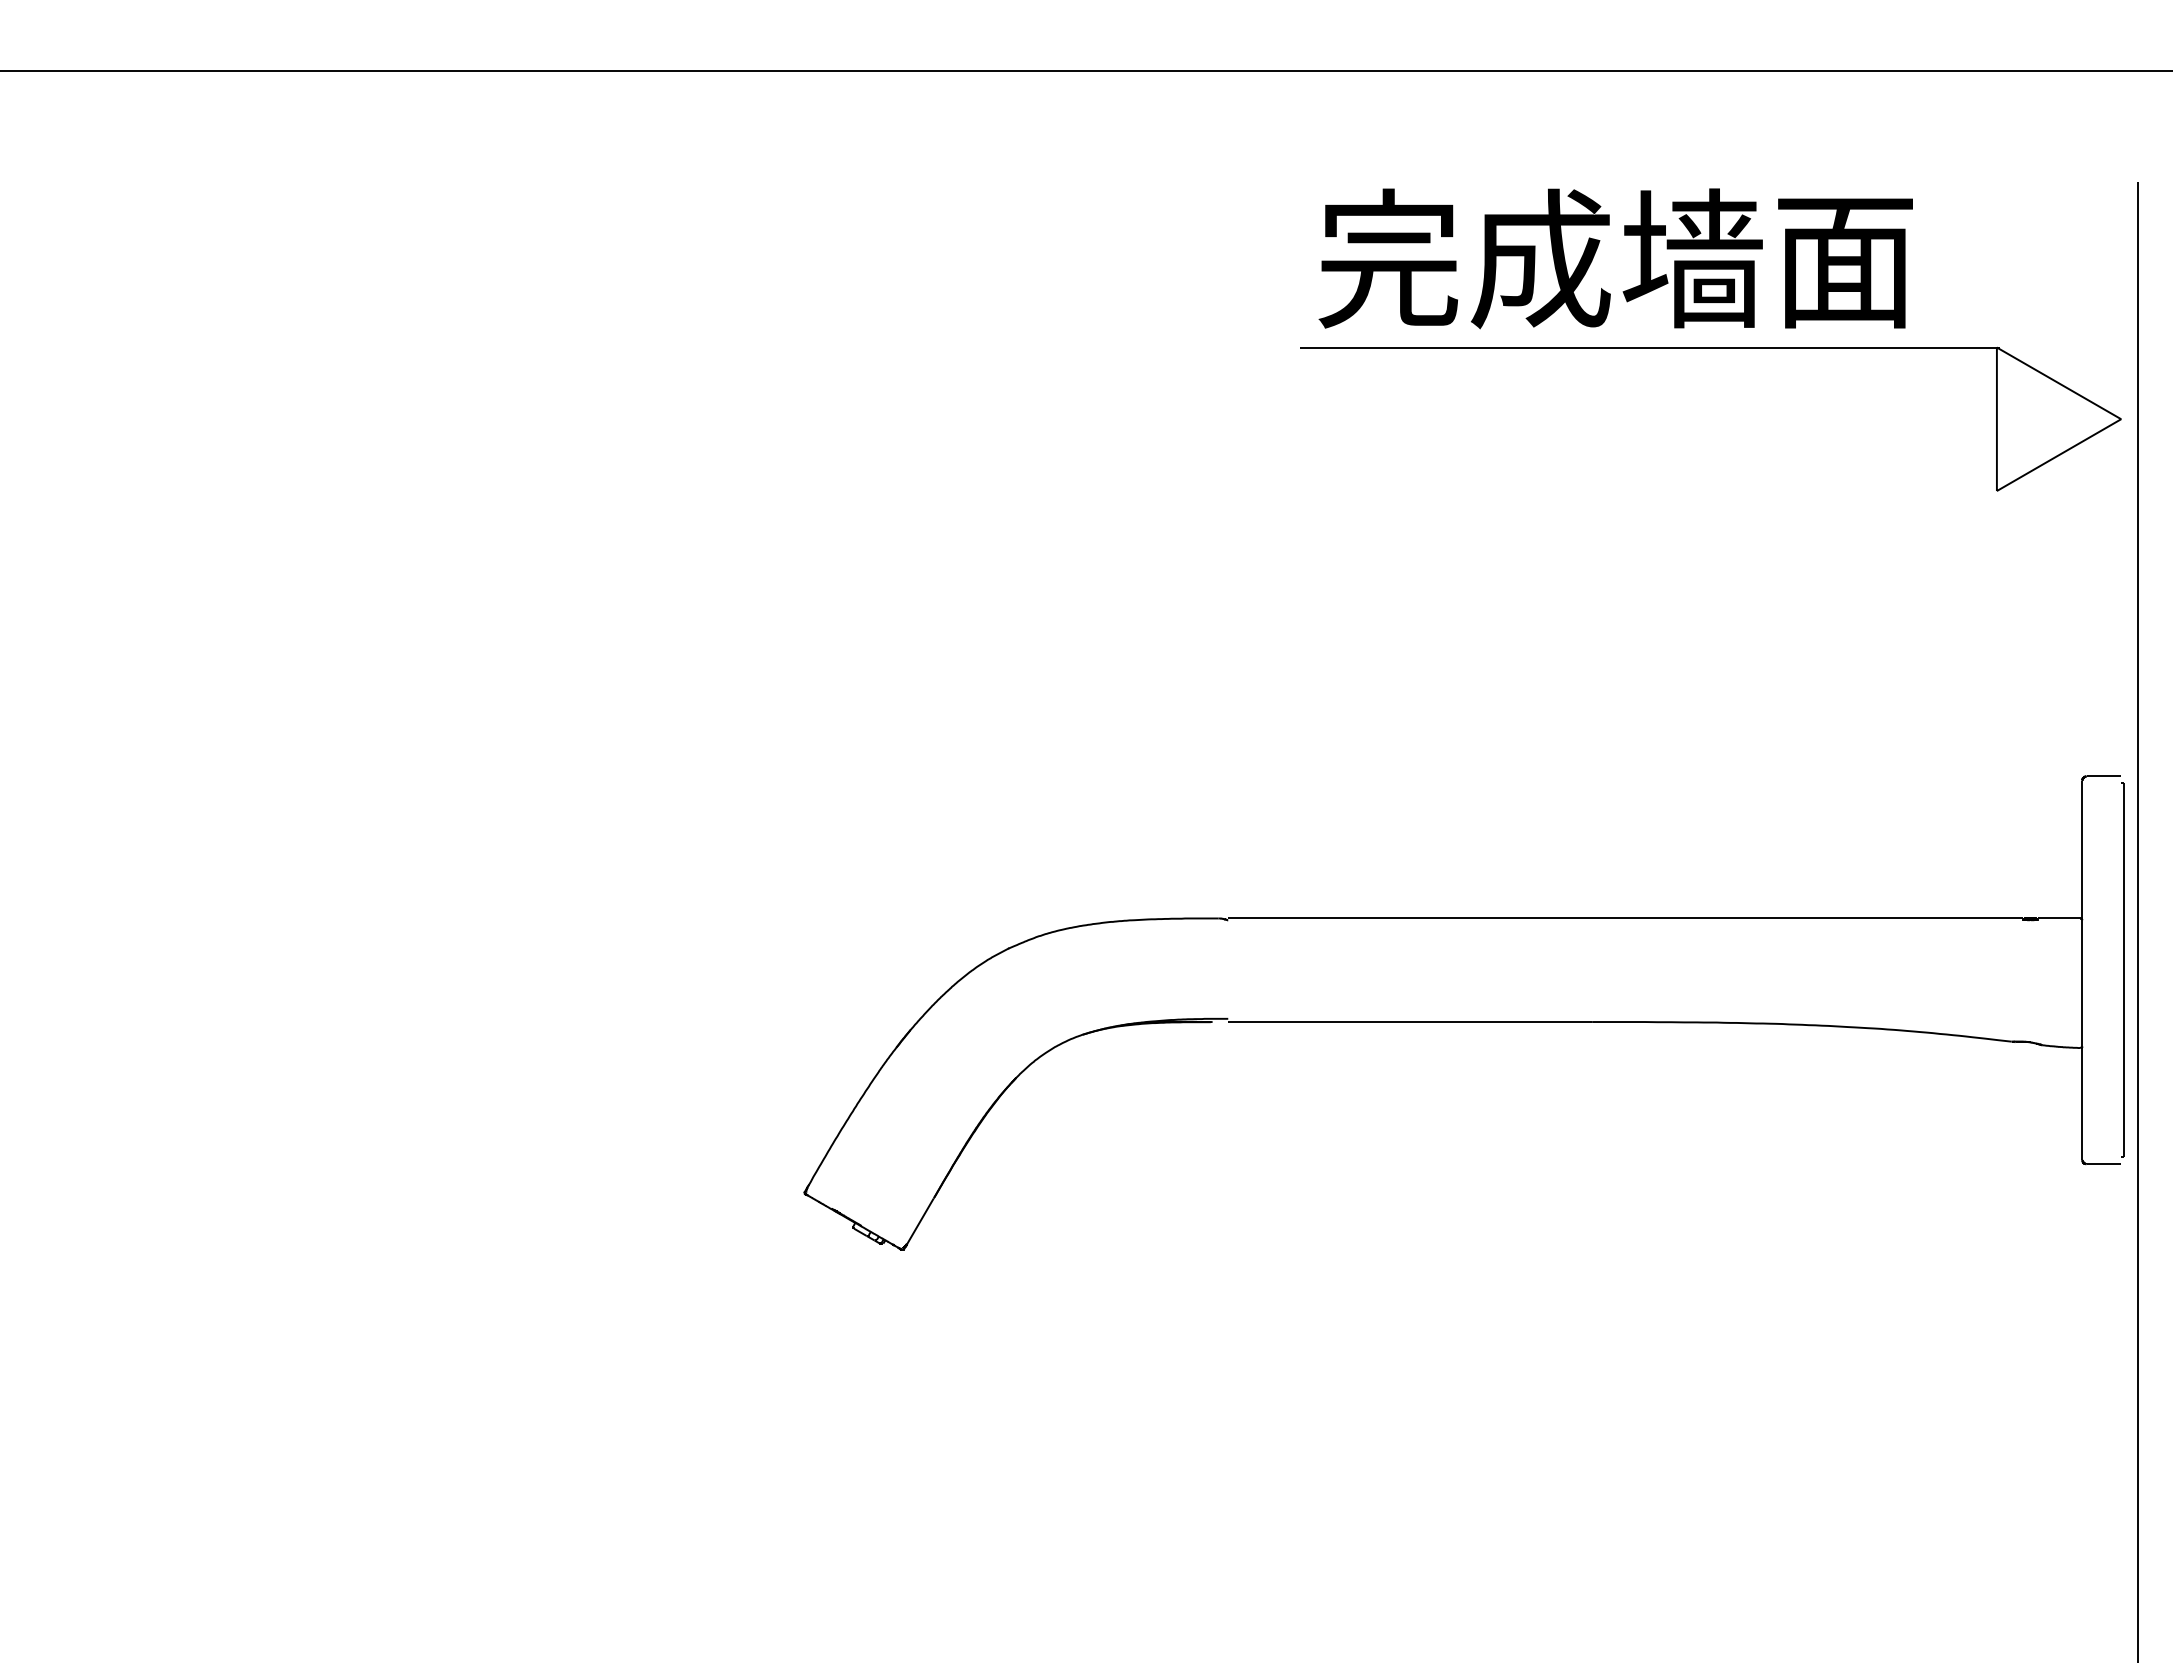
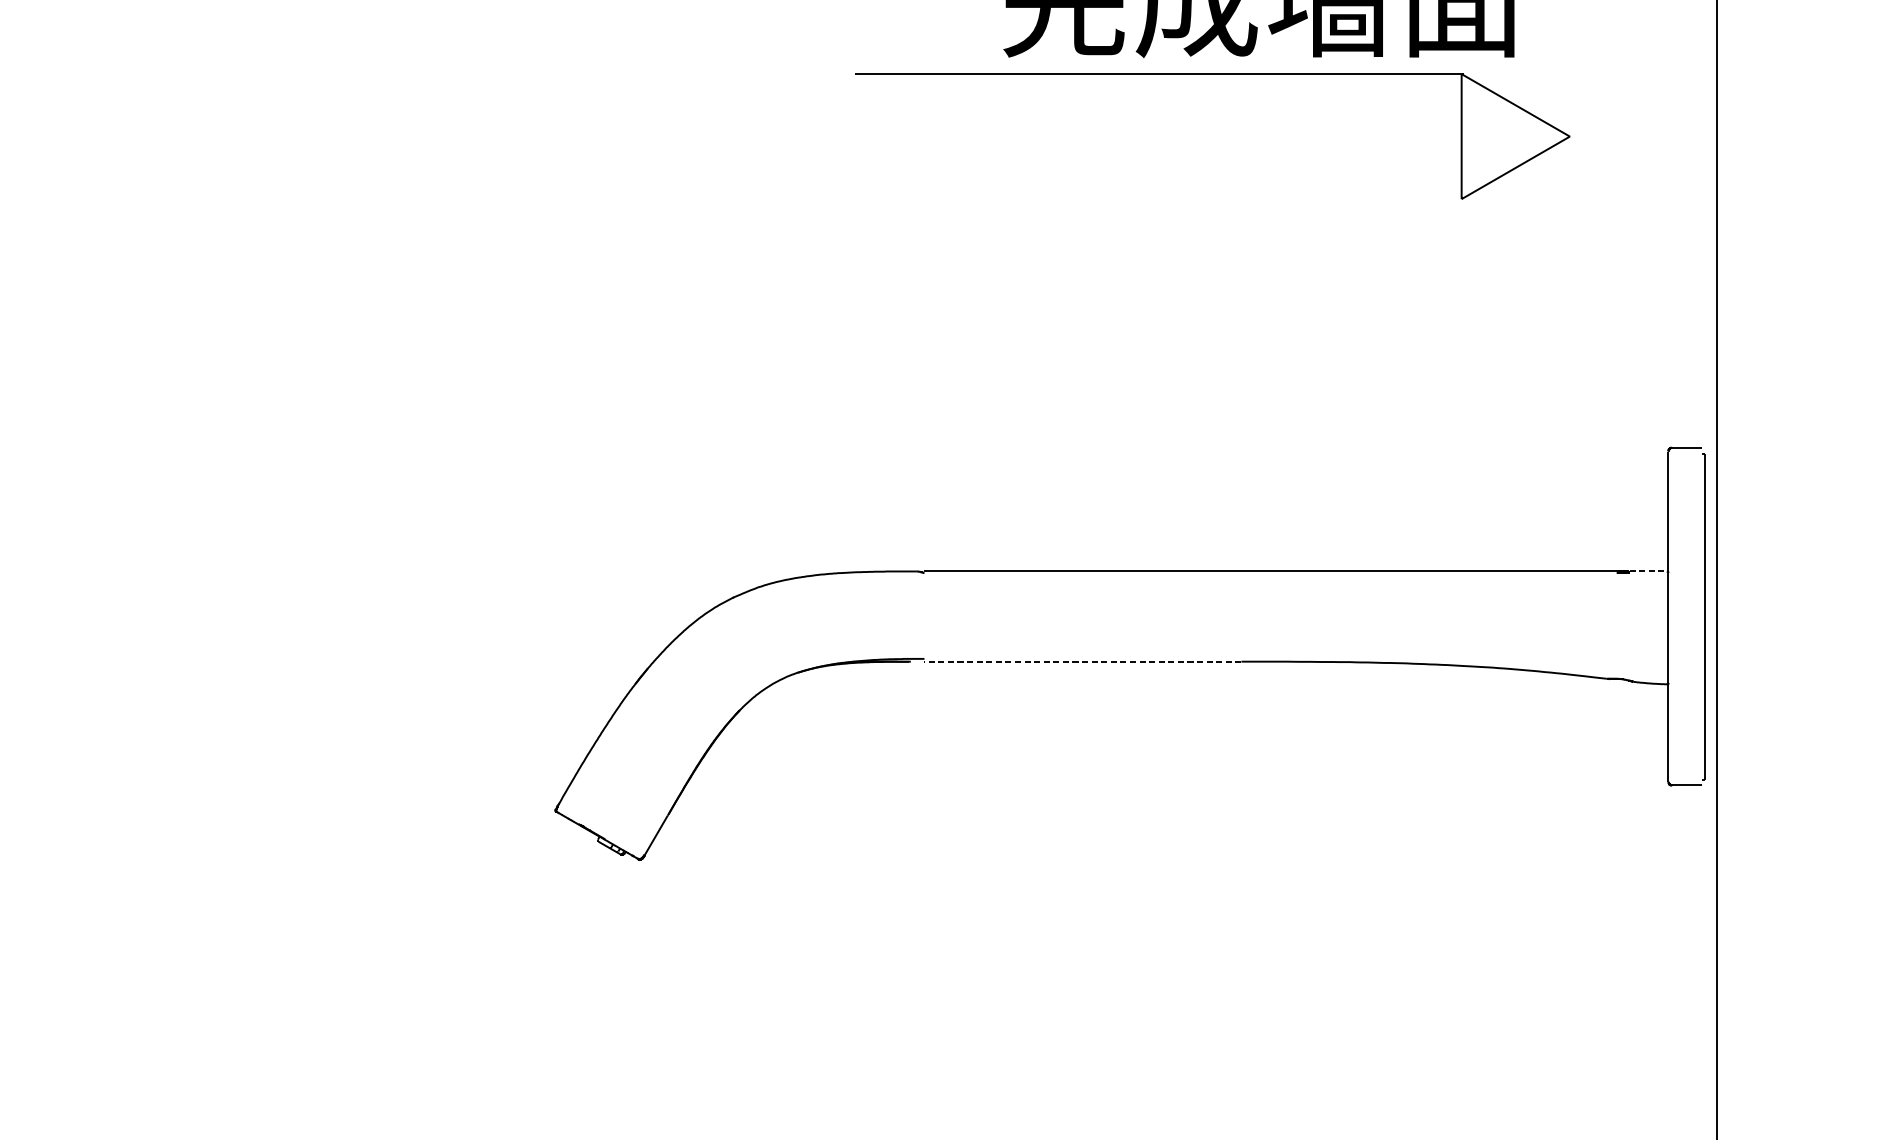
part: (1710, 348) -> (1212, 74), moved
line: (2059, 918) -> (1648, 571), solid -> dashed
line: (1410, 1022) -> (1083, 662), solid -> dashed

